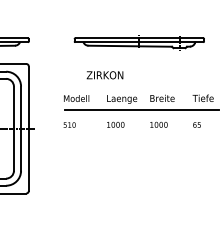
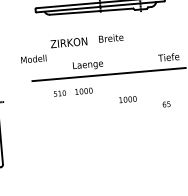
text: (162, 97) -> (111, 37), moved
text: (76, 98) -> (33, 59), moved
text: (69, 124) -> (59, 92), moved
text: (158, 124) -> (127, 99), moved
text: (196, 124) -> (166, 103), moved

